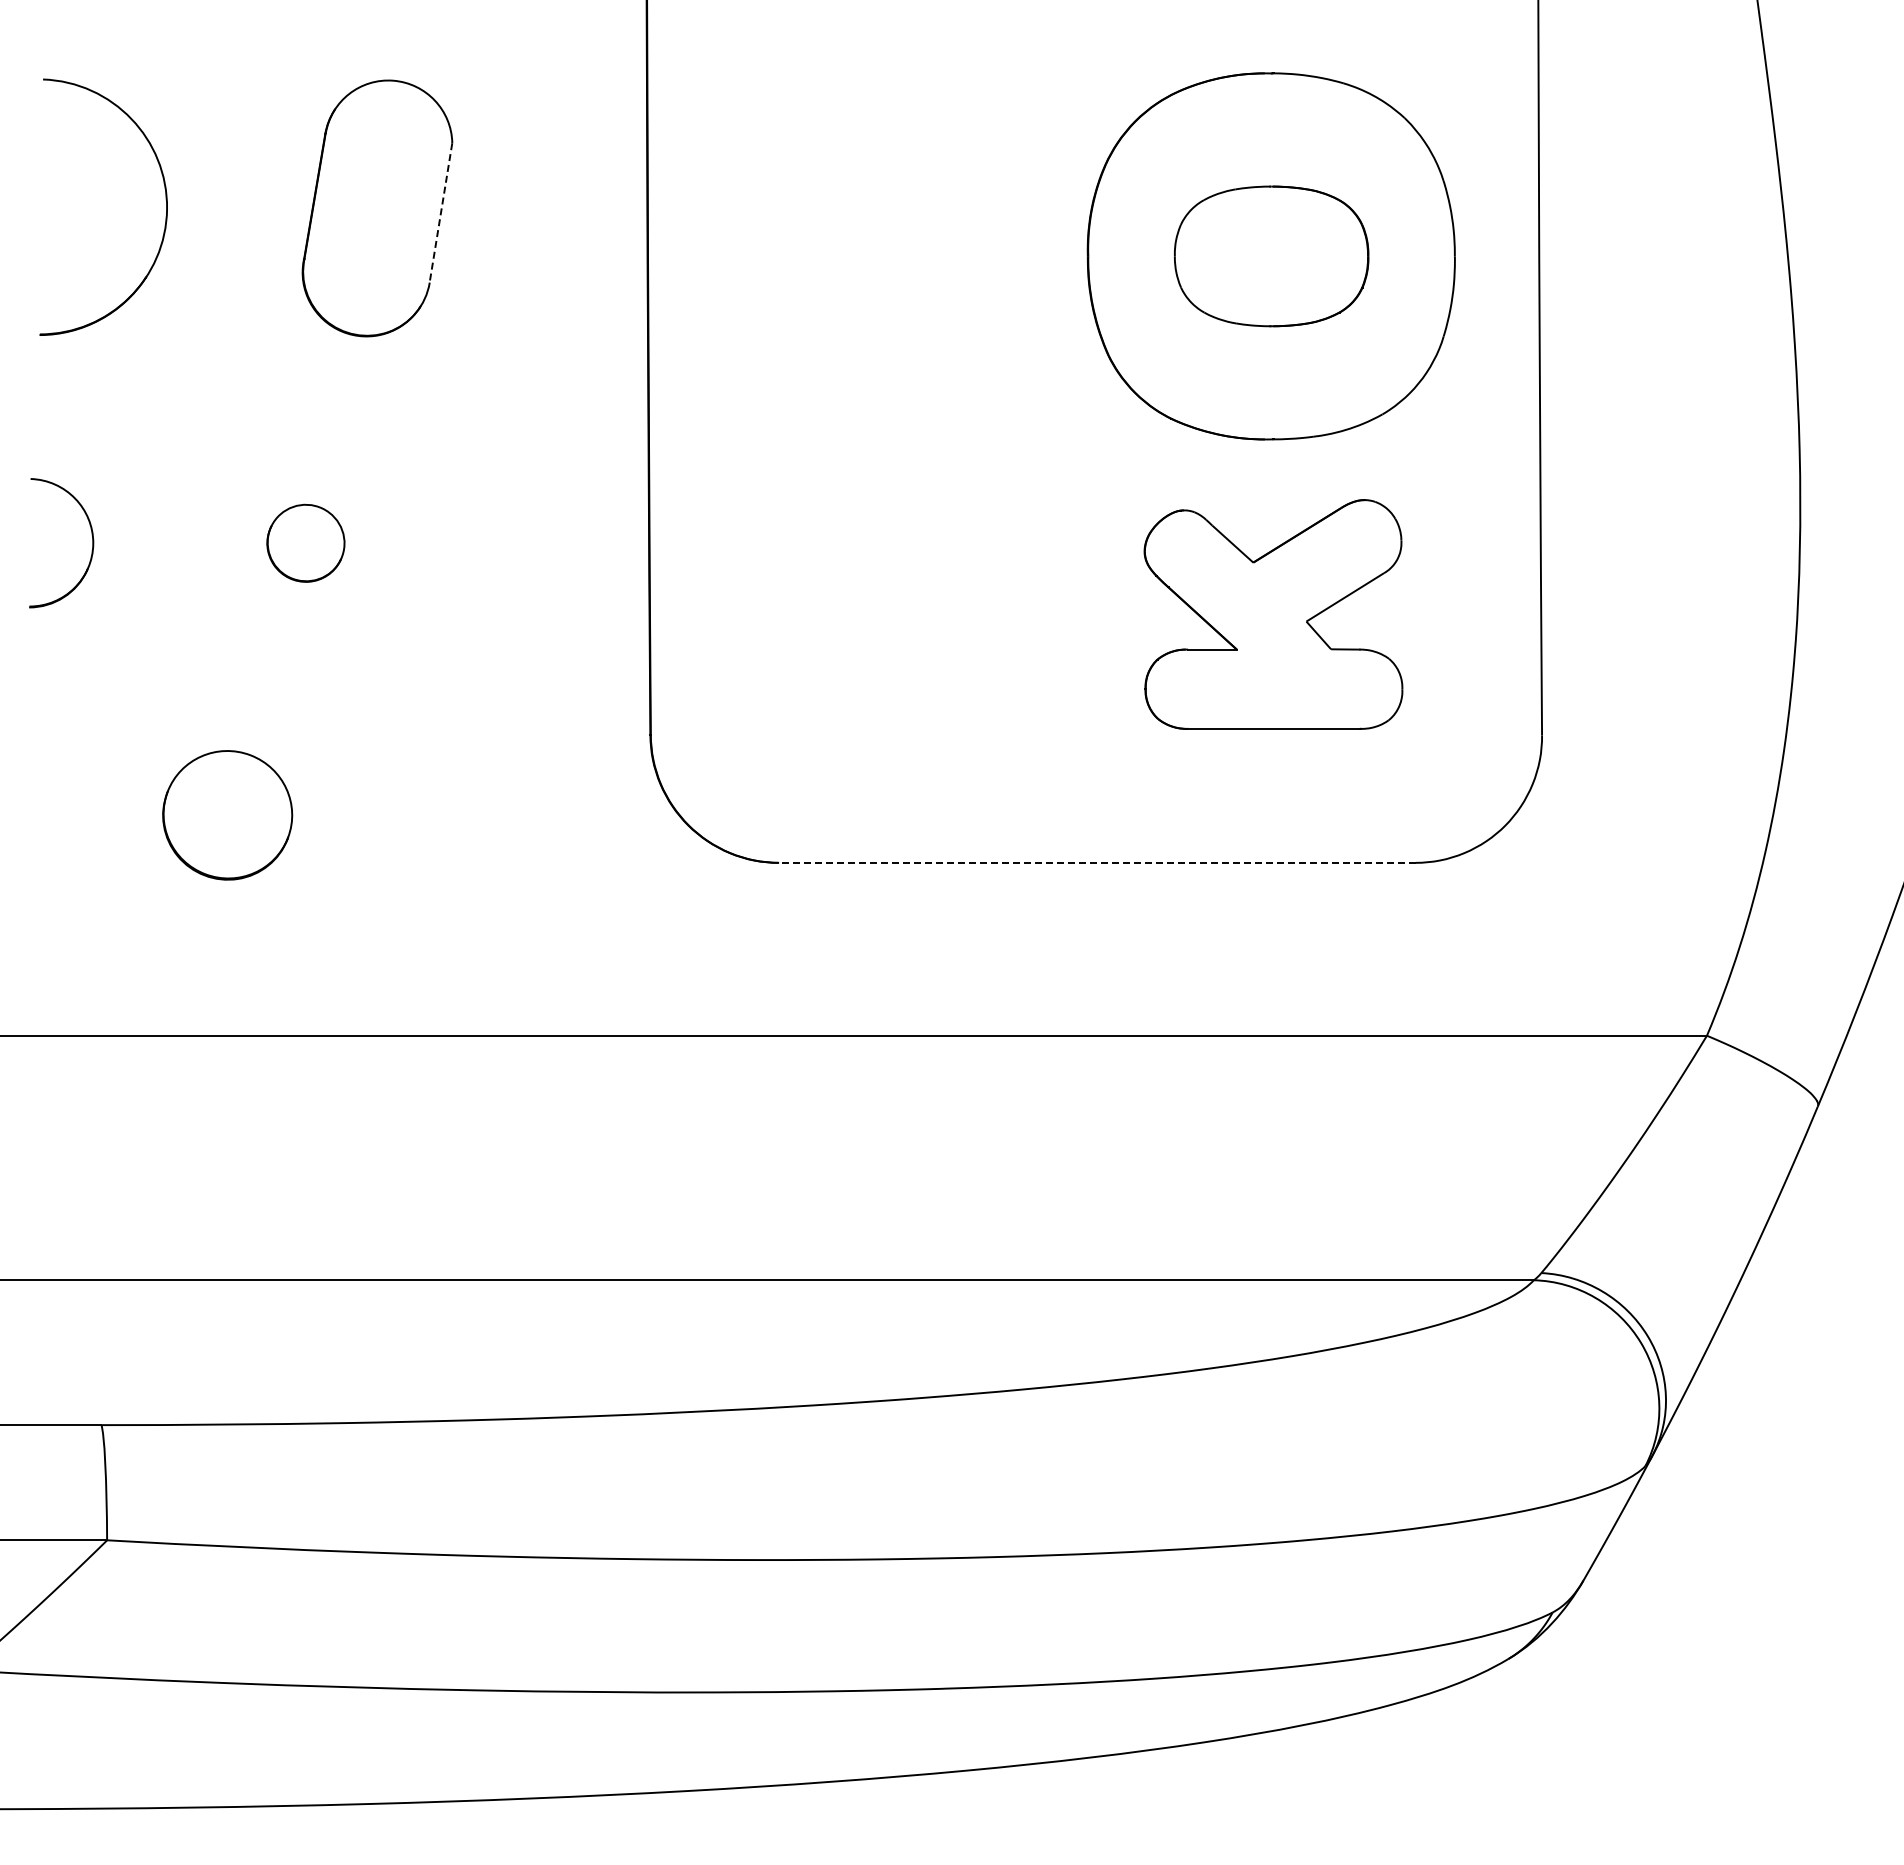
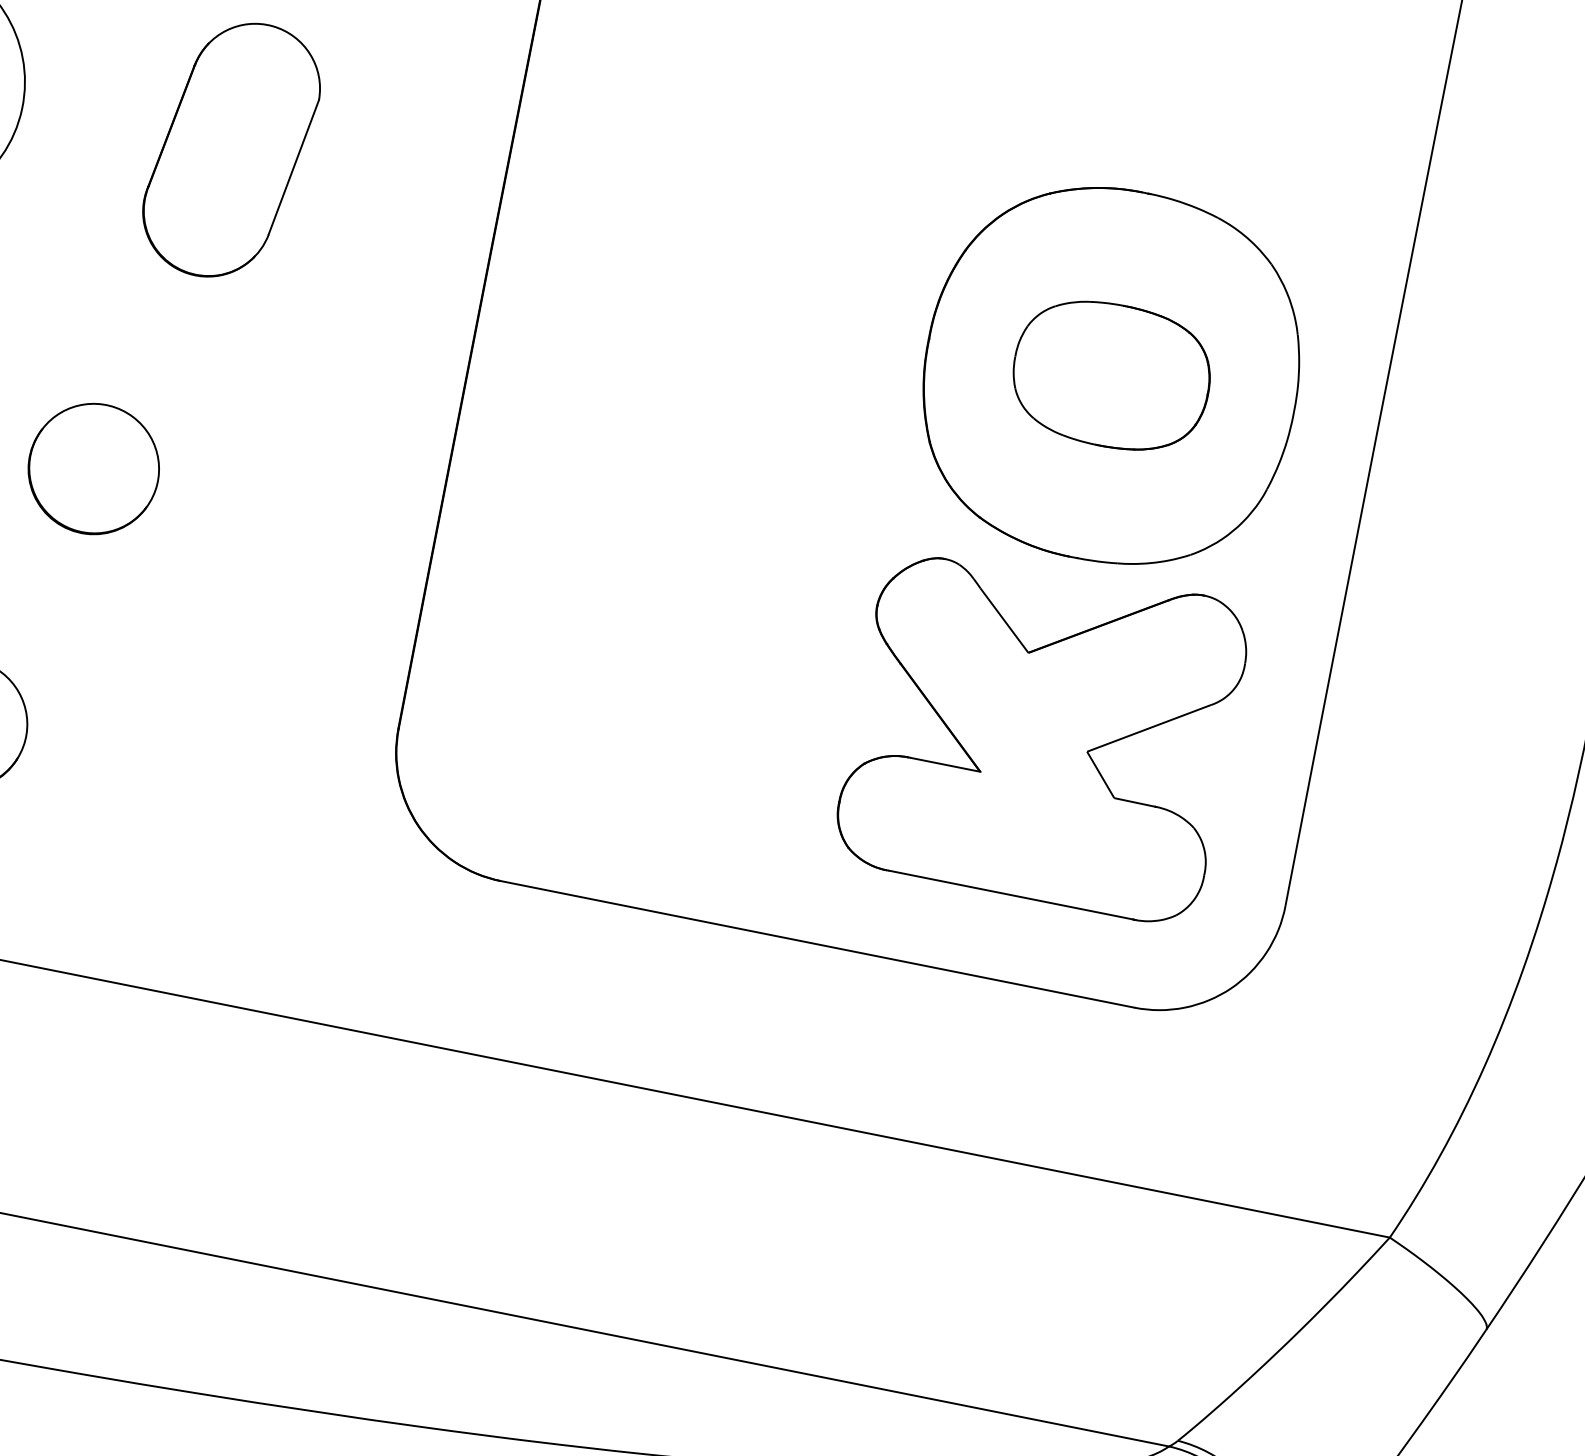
line: (440, 212) -> (293, 166), dashed -> solid
part: (305, 543) -> (93, 469), size x1.67
part: (1273, 614) -> (1042, 732), size x1.43
line: (1097, 862) -> (817, 944), dashed -> solid

